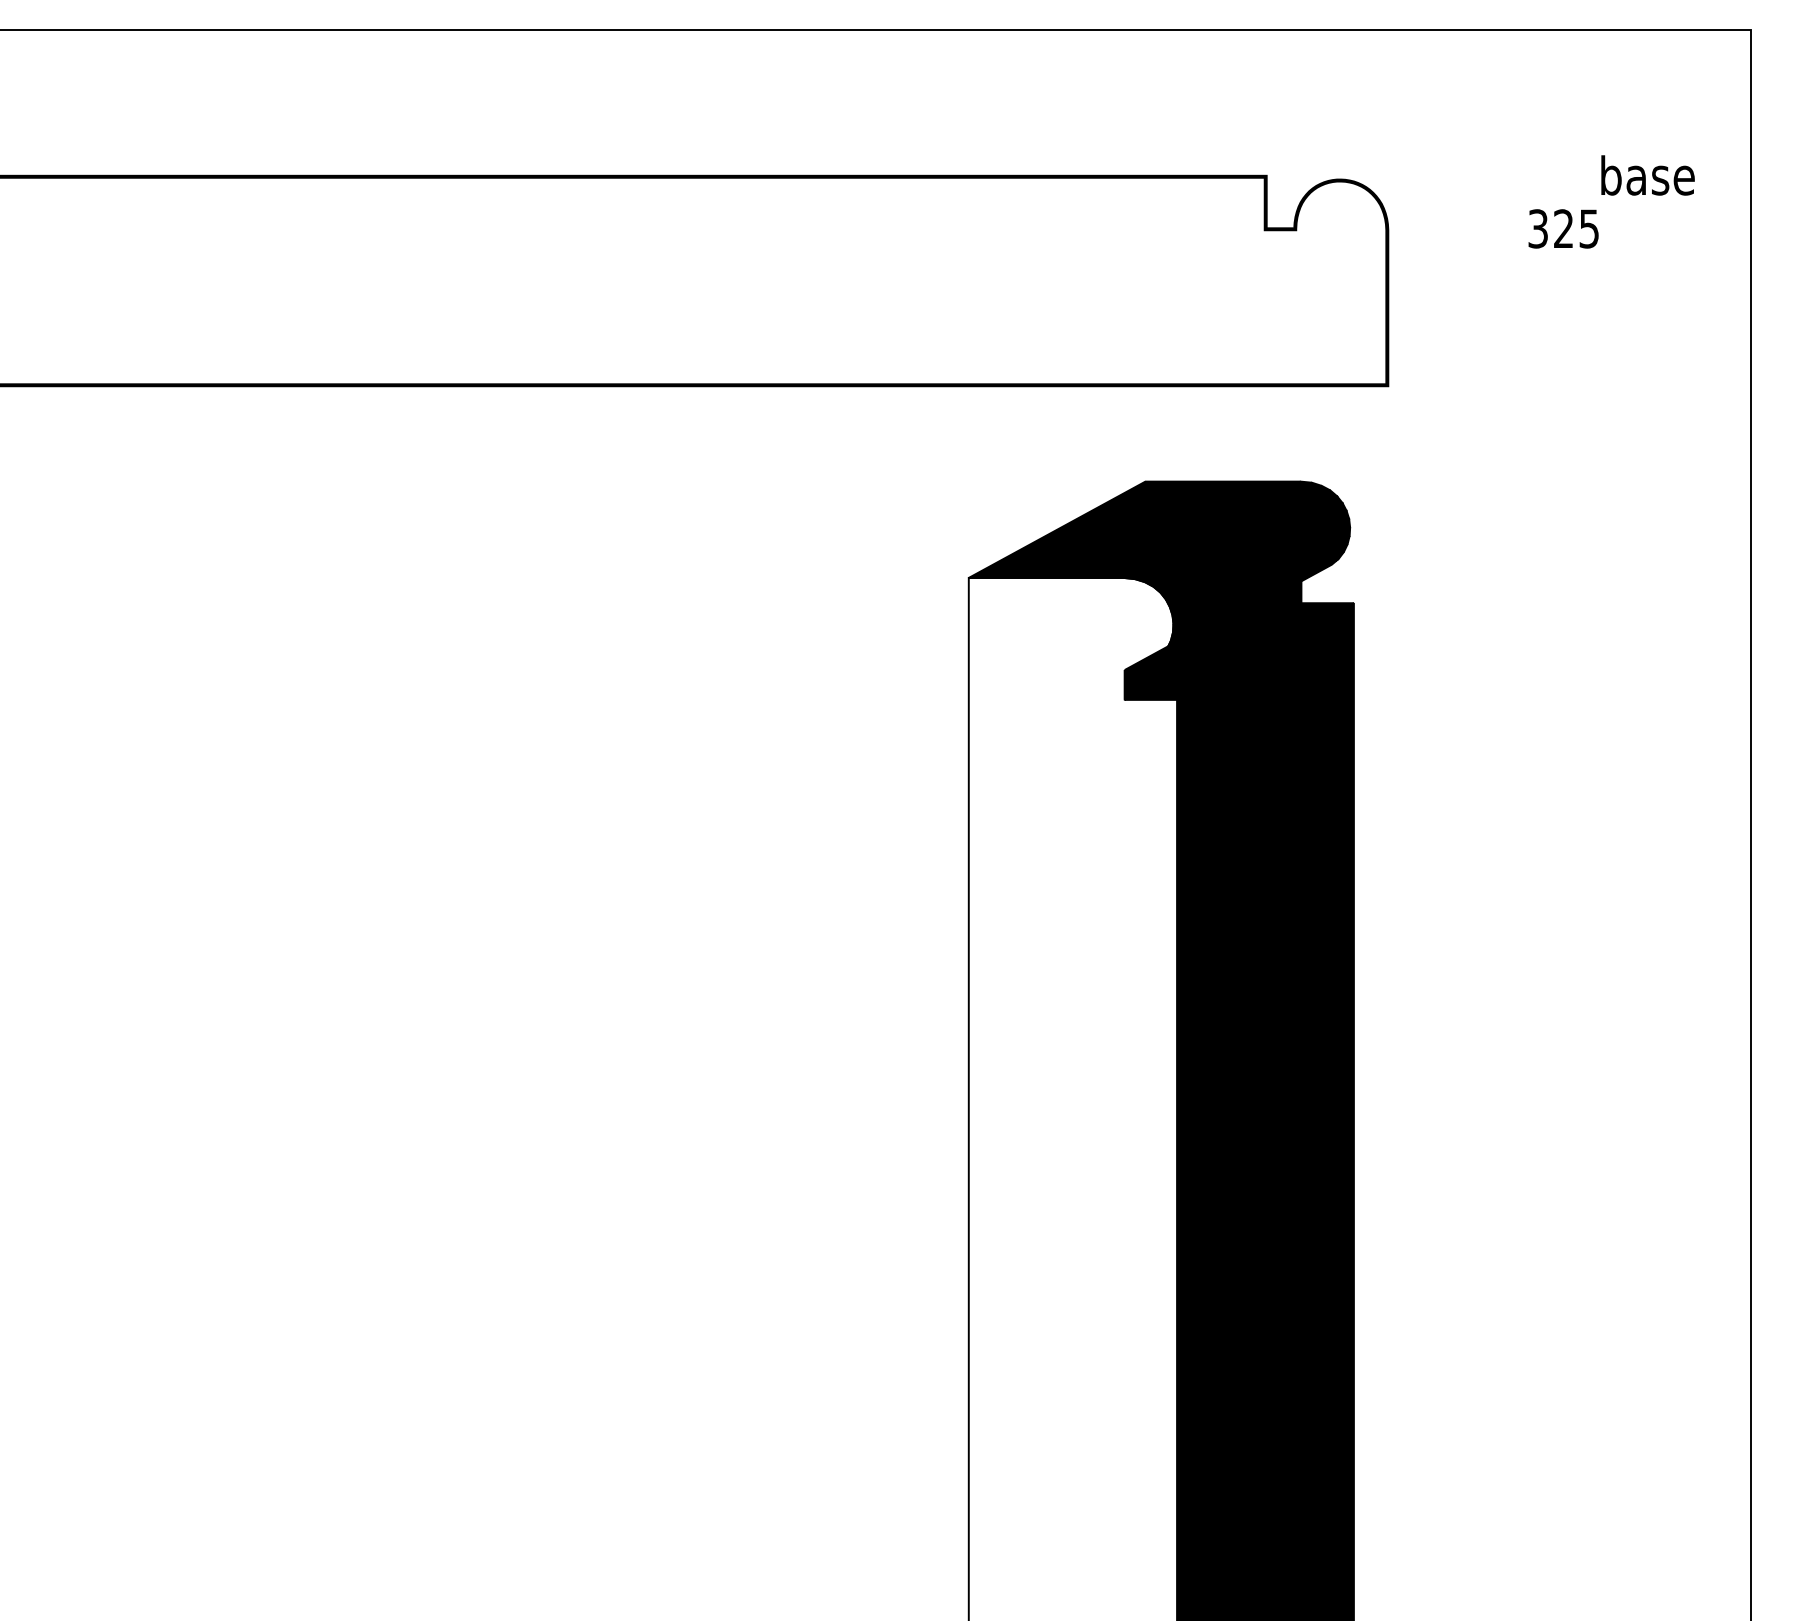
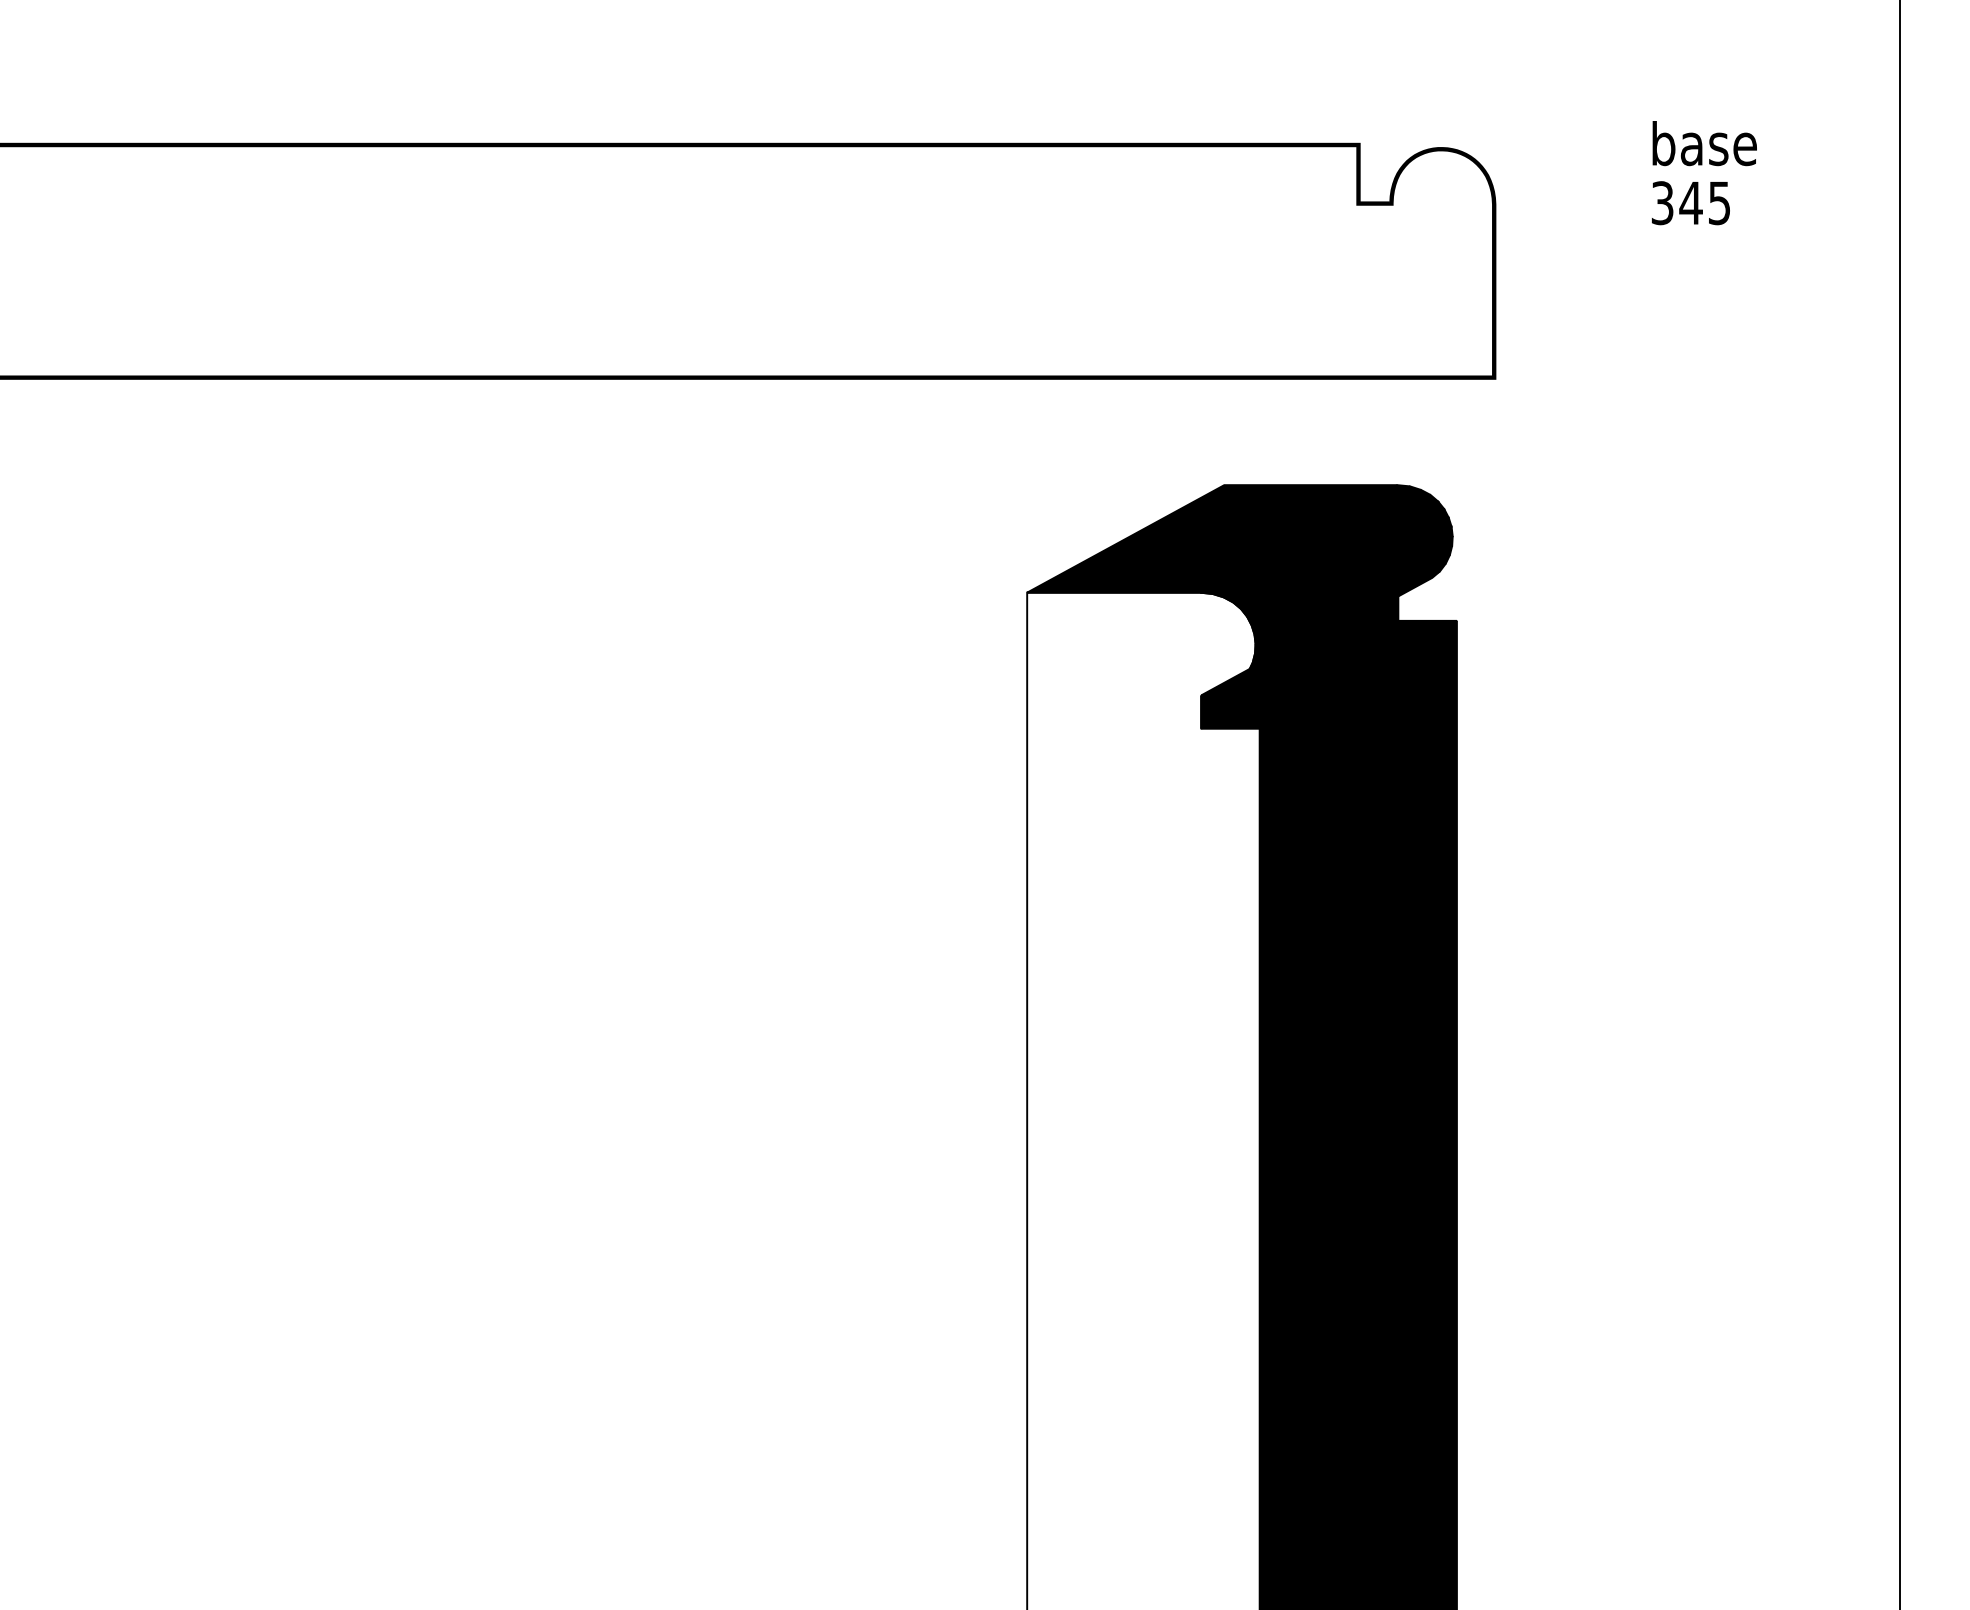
text: (1647, 175) -> (1704, 143), moved
text: (1563, 228) -> (1690, 202), 325 -> 345

